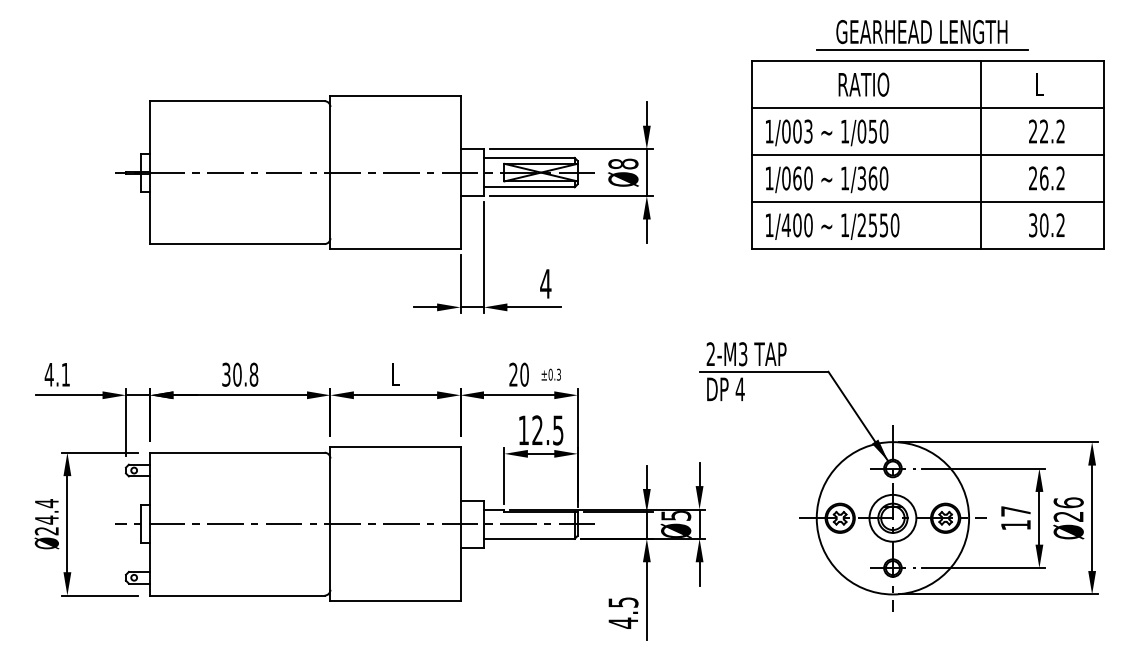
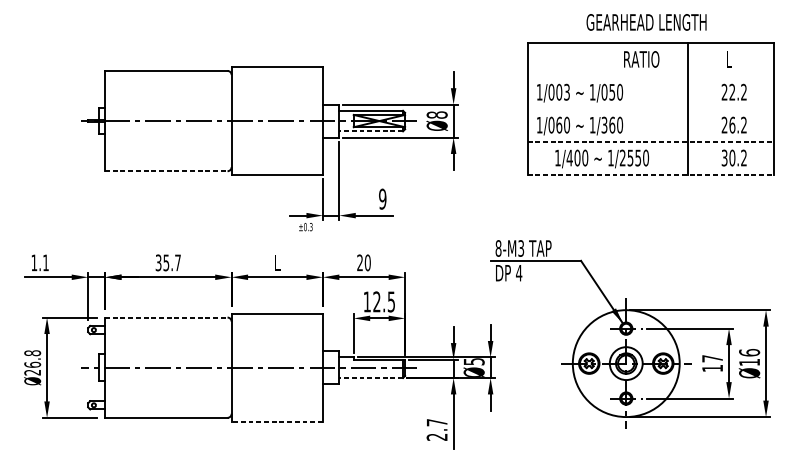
line: (921, 49) -> (646, 34), removed
text: (863, 84) -> (641, 59), moved
line: (927, 108) -> (650, 76), removed
line: (927, 155) -> (650, 109), removed
line: (528, 187) -> (370, 131), solid -> dashed
line: (928, 201) -> (651, 141), solid -> dashed
text: (832, 226) -> (602, 158), moved
line: (237, 244) -> (166, 171), solid -> dashed
line: (928, 248) -> (651, 174), solid -> dashed
text: (545, 283) -> (382, 198), 4 -> 9
text: (710, 354) -> (498, 248), 2-M3 -> 8-M3
text: (48, 374) -> (33, 262), 4.1 -> 1.1
text: (245, 374) -> (172, 262), 30.8 -> 35.7
text: (550, 374) -> (305, 226), moved
line: (237, 452) -> (166, 317), solid -> dashed
text: (46, 511) -> (32, 358), Ø24.4 -> Ø26.8
text: (1068, 516) -> (749, 362), Ø26 -> Ø16
line: (528, 538) -> (370, 377), solid -> dashed
line: (395, 600) -> (277, 421), solid -> dashed
text: (623, 612) -> (437, 429), 4.5 -> 2.7

